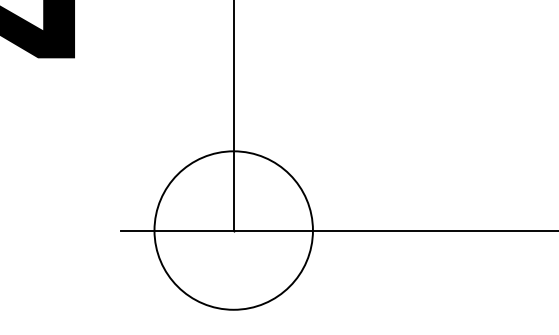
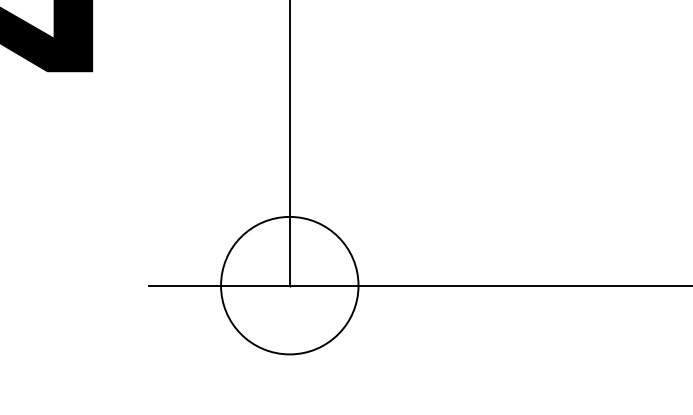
circle: (233, 230) -> (289, 285), size x0.7

